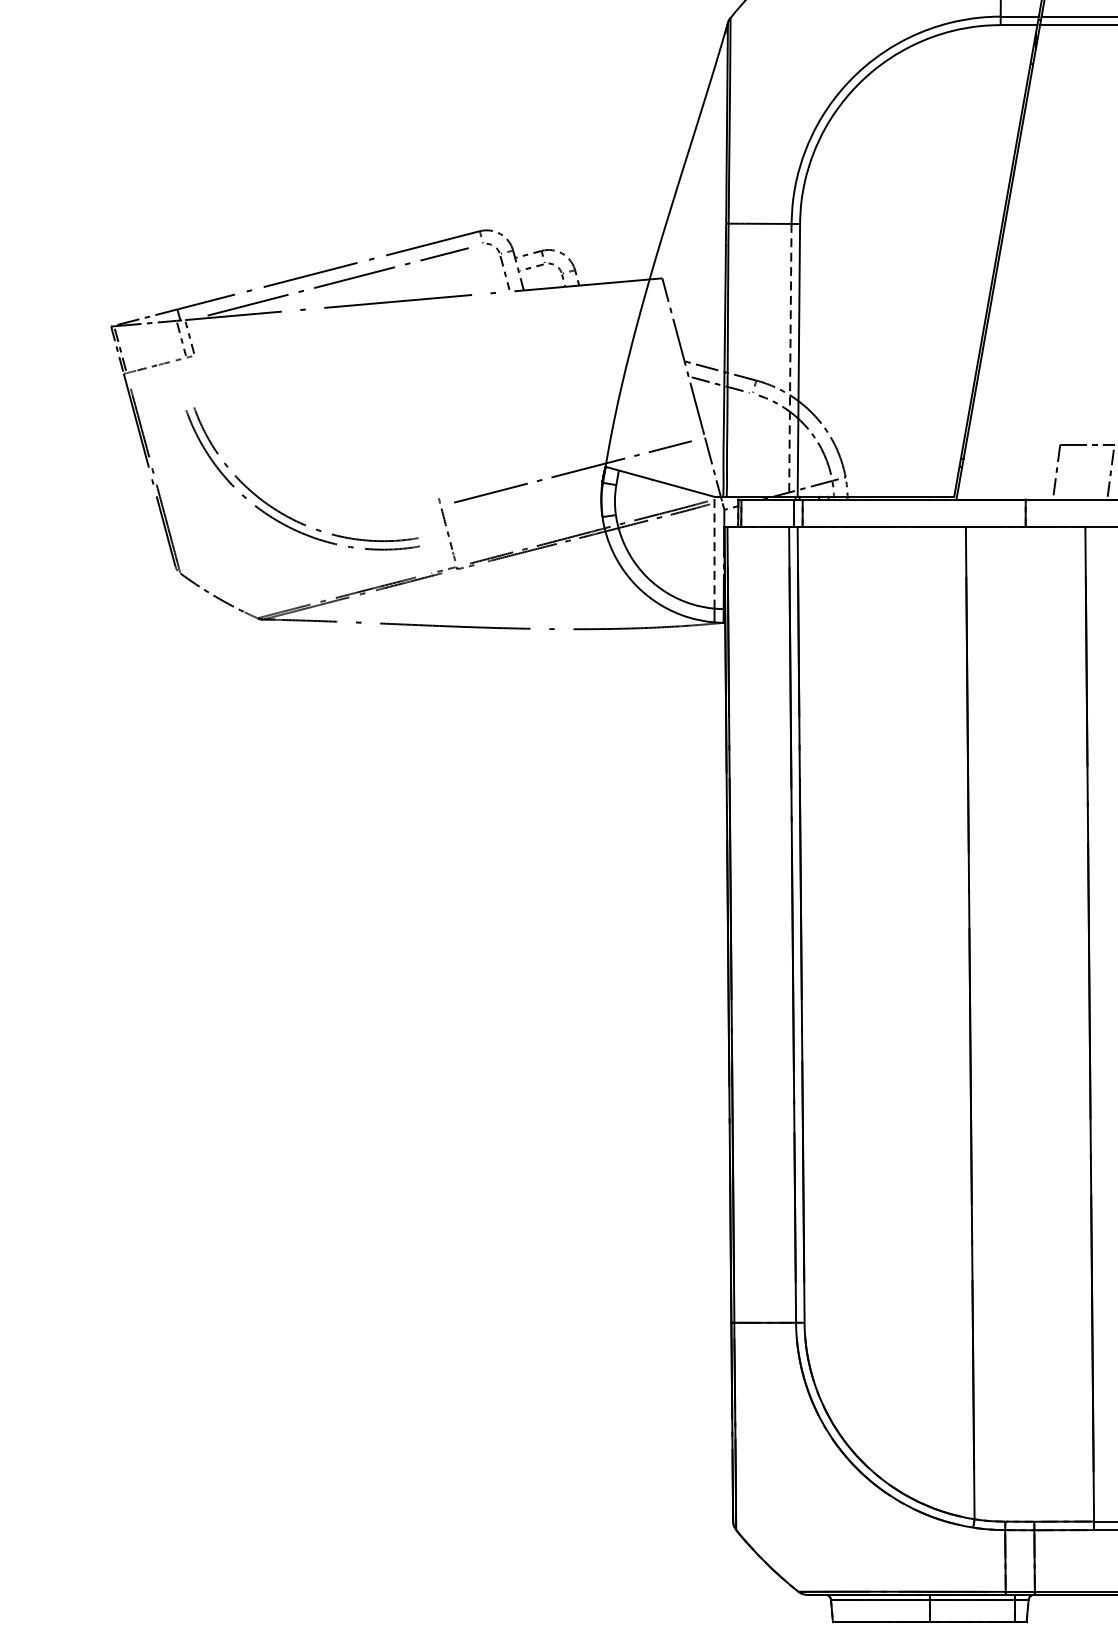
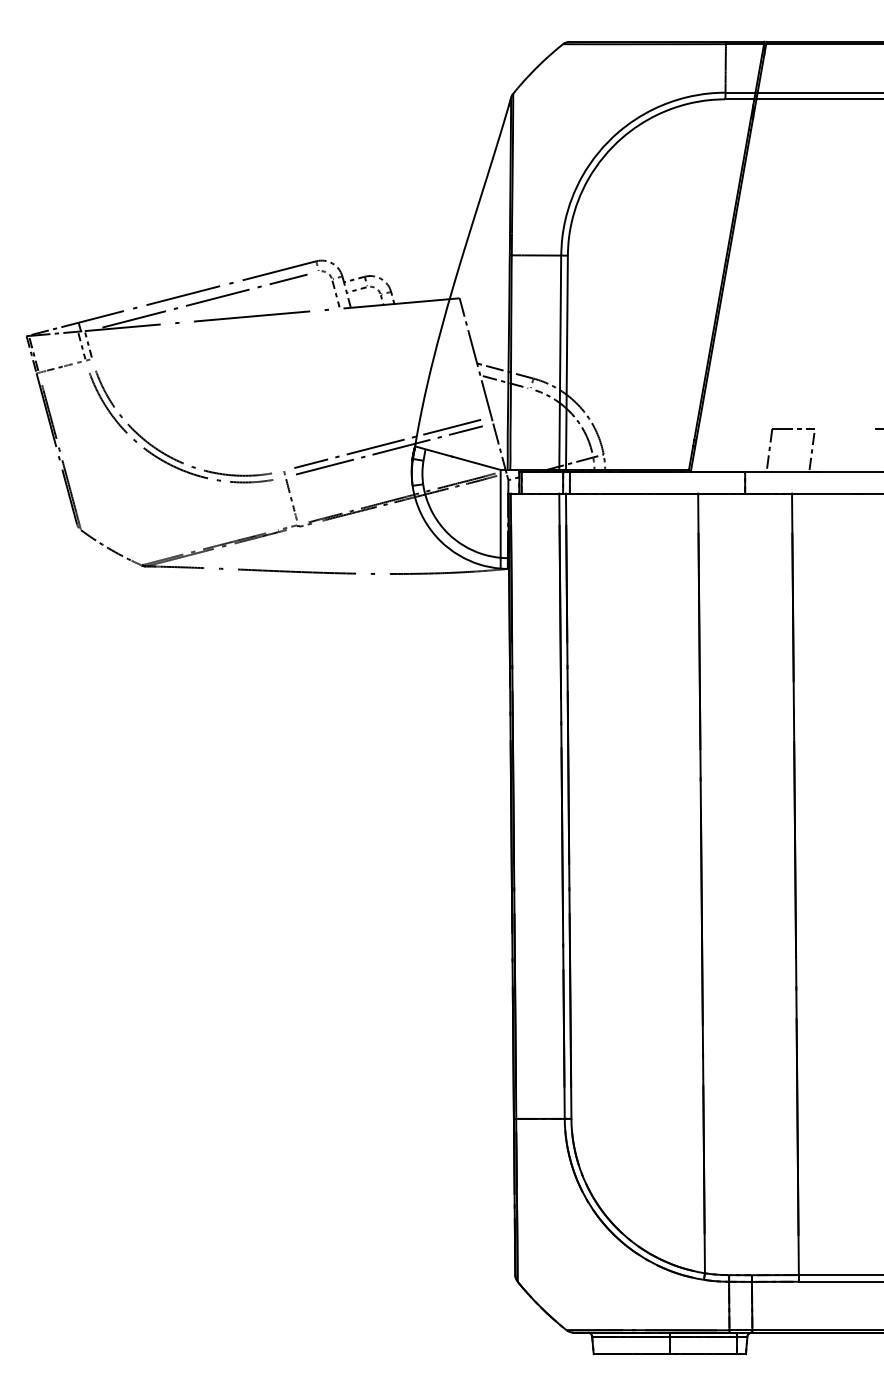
line: (790, 361) -> (560, 363), dashed -> solid
line: (570, 463) -> (387, 443), added
part: (281, 511) -> (164, 452), moved
line: (714, 552) -> (500, 513), dashed -> solid

